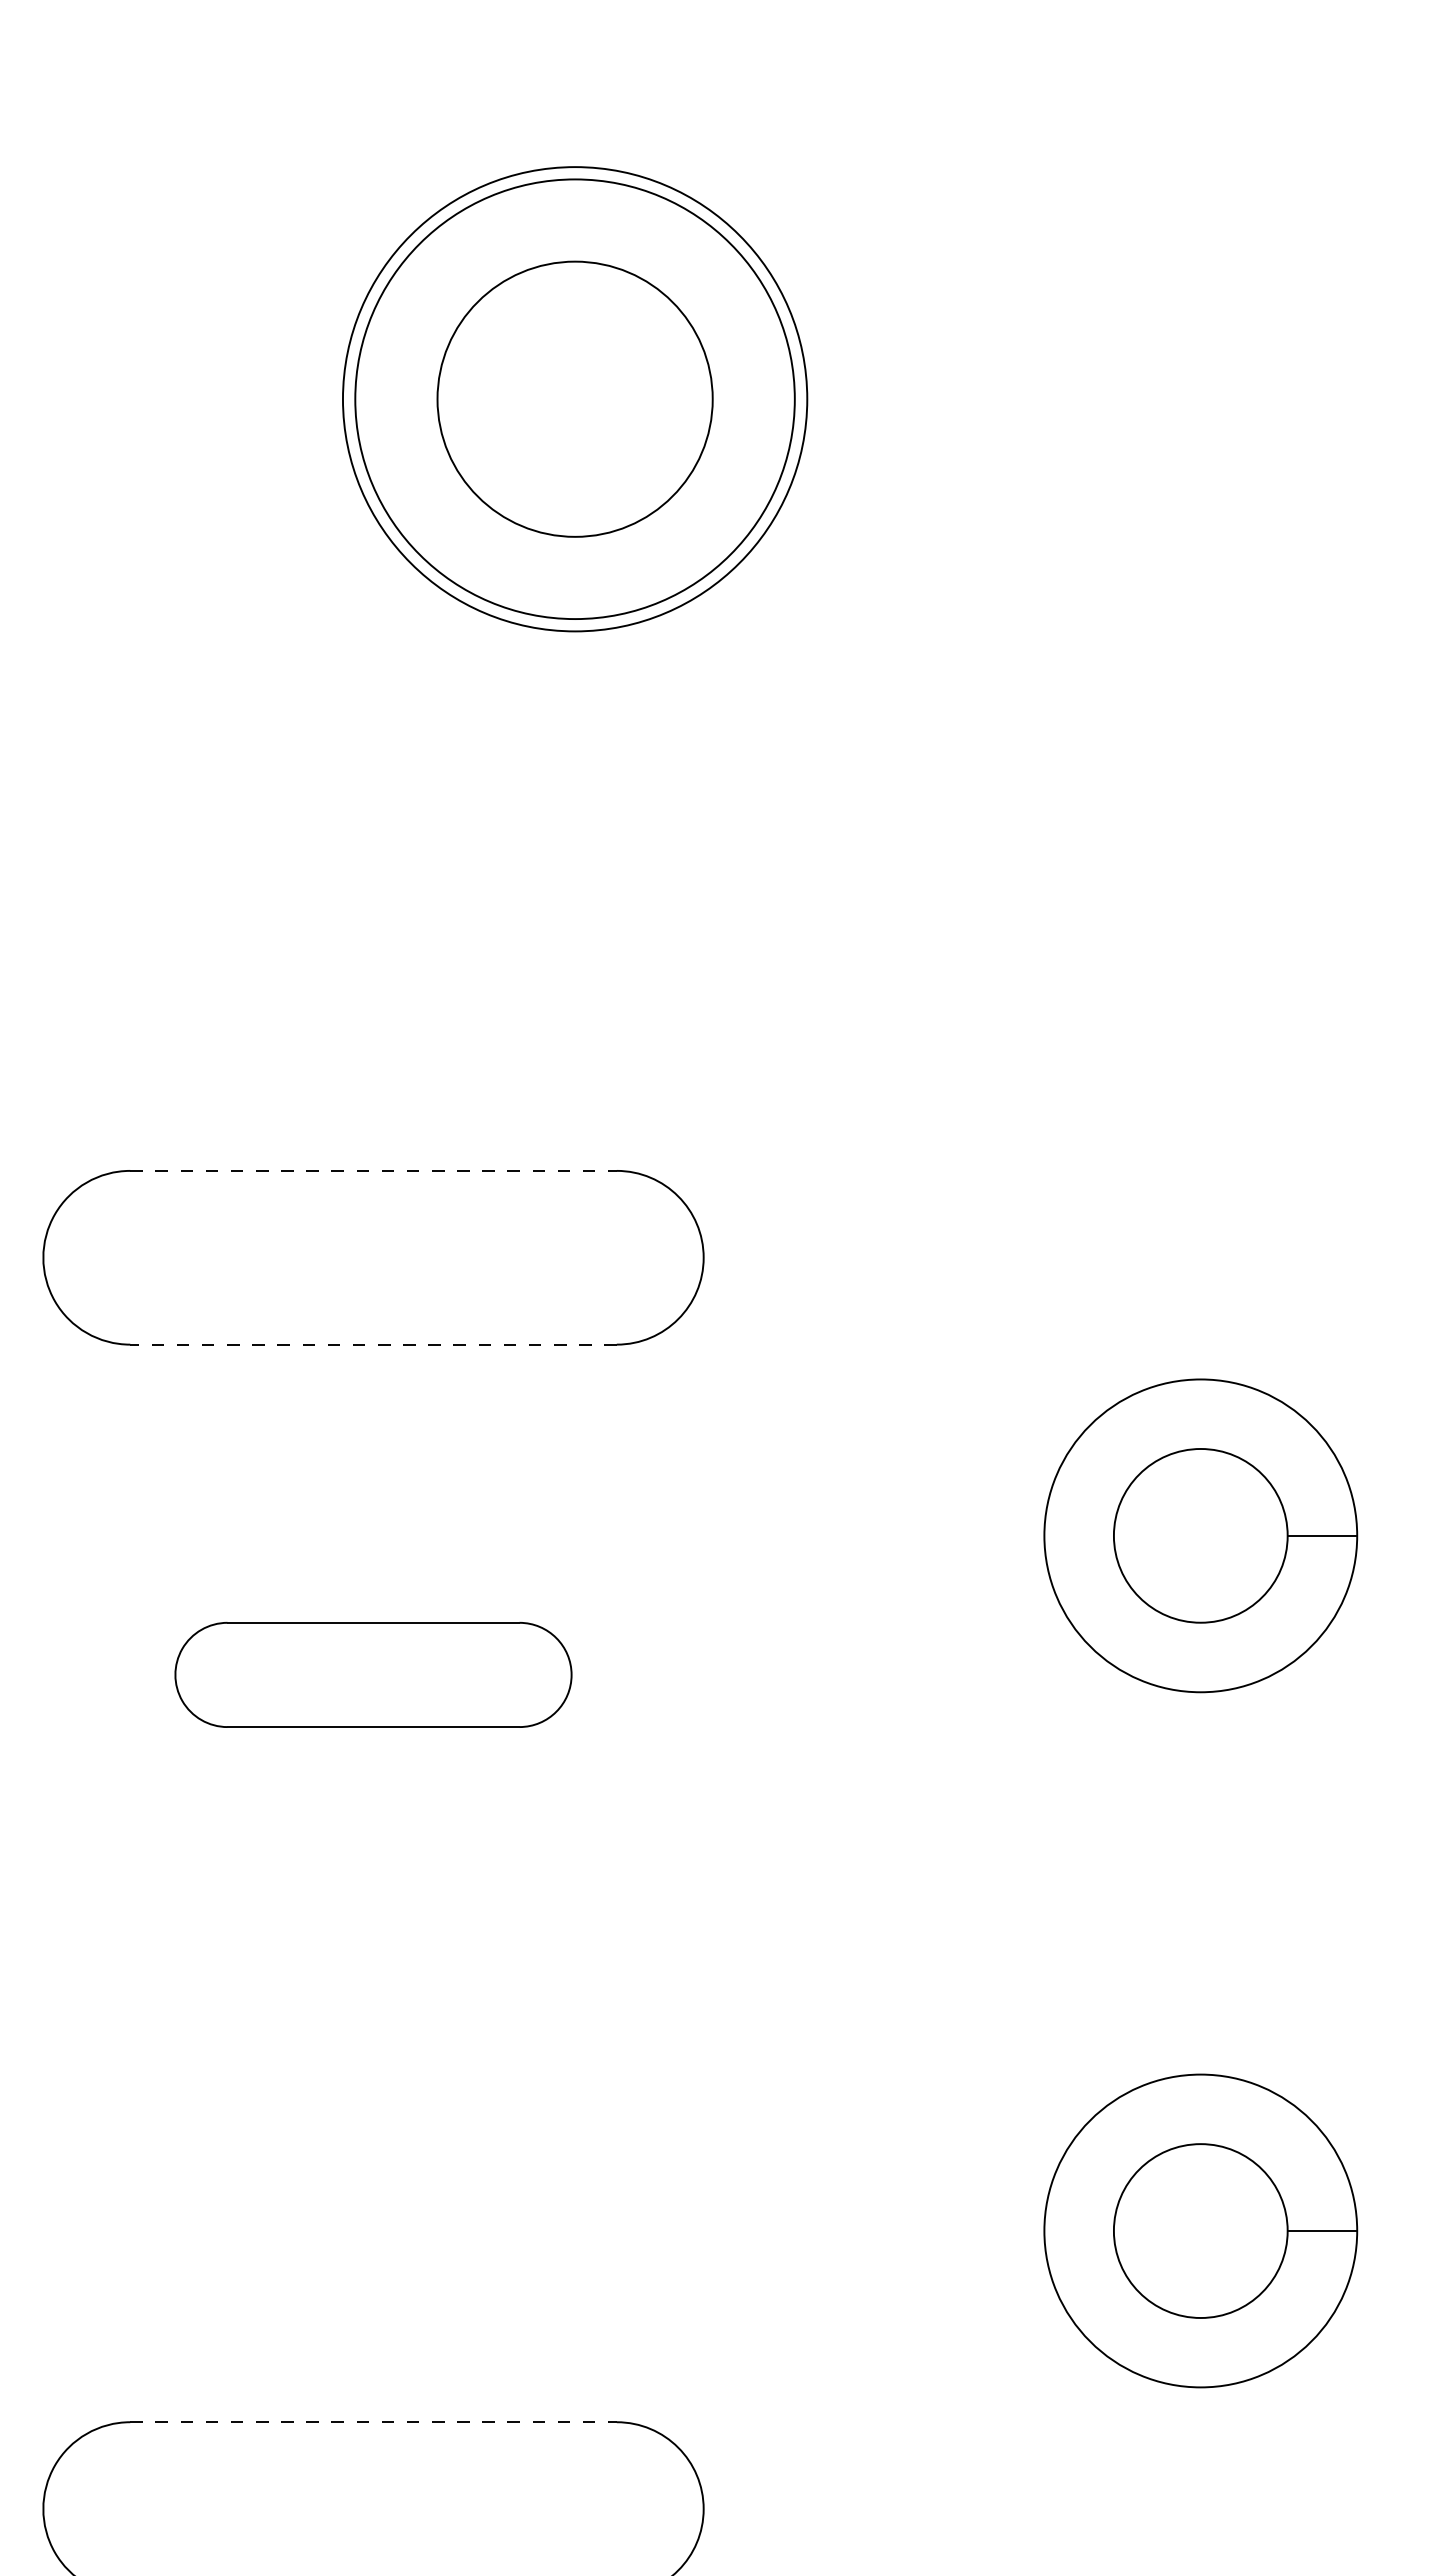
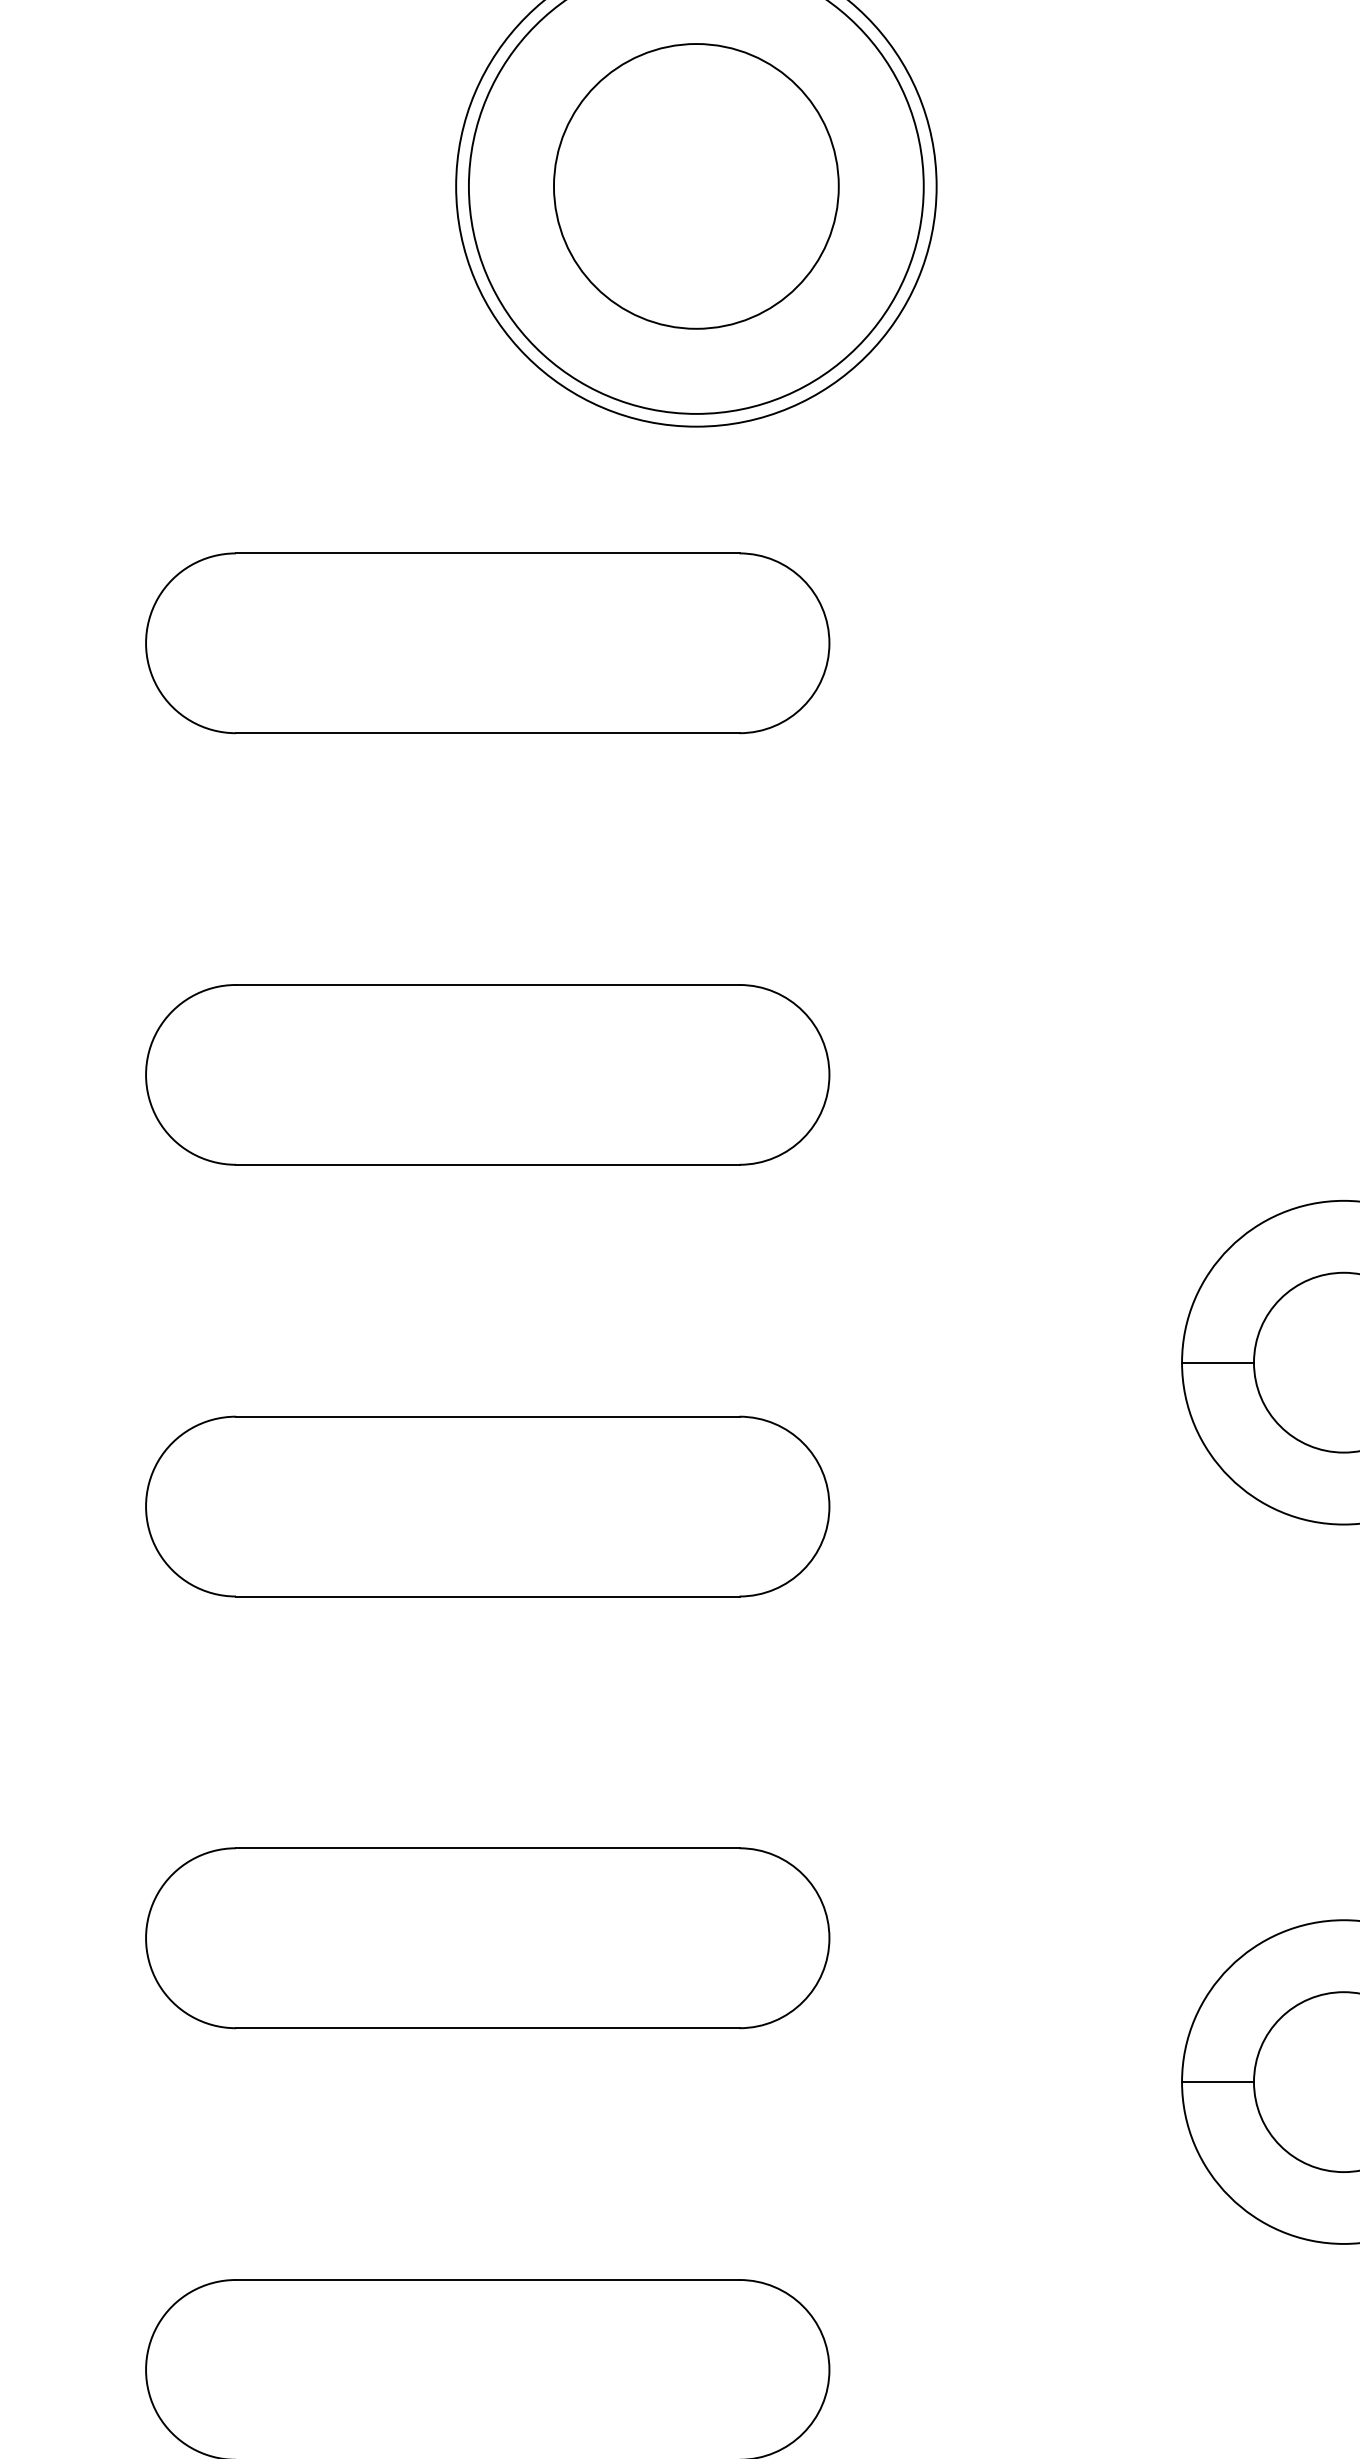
part: (373, 840) -> (487, 643), added
line: (374, 1170) -> (488, 984), dashed -> solid
line: (373, 1344) -> (487, 1164), dashed -> solid
line: (1078, 1535) -> (1217, 1362), added
part: (373, 1674) -> (487, 1506), size x1.67
part: (373, 2091) -> (487, 1937), added
line: (1078, 2231) -> (1217, 2082), added
line: (374, 2422) -> (488, 2280), dashed -> solid

